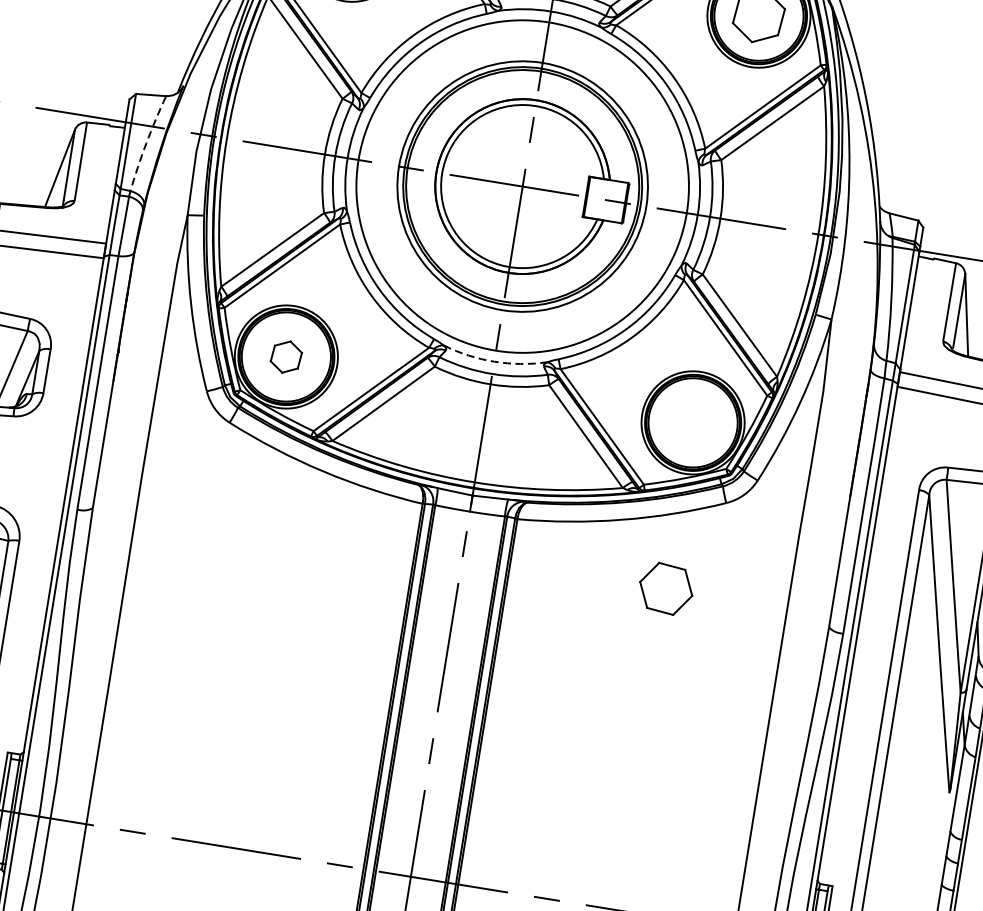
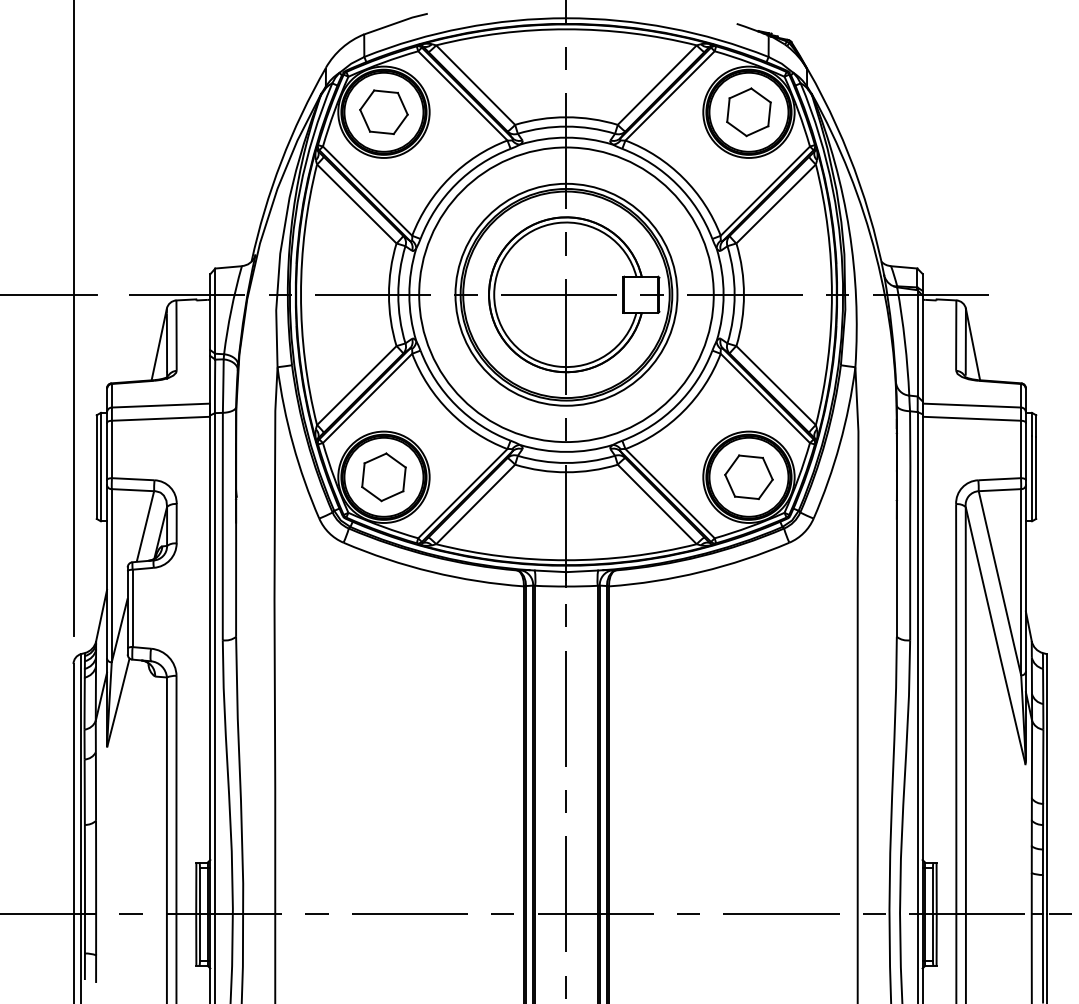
arc: (146, 143) -> (231, 310), dashed -> solid
part: (285, 357) -> (383, 477), size x1.67
arc: (494, 361) -> (566, 451), dashed -> solid
part: (665, 587) -> (748, 476), moved

